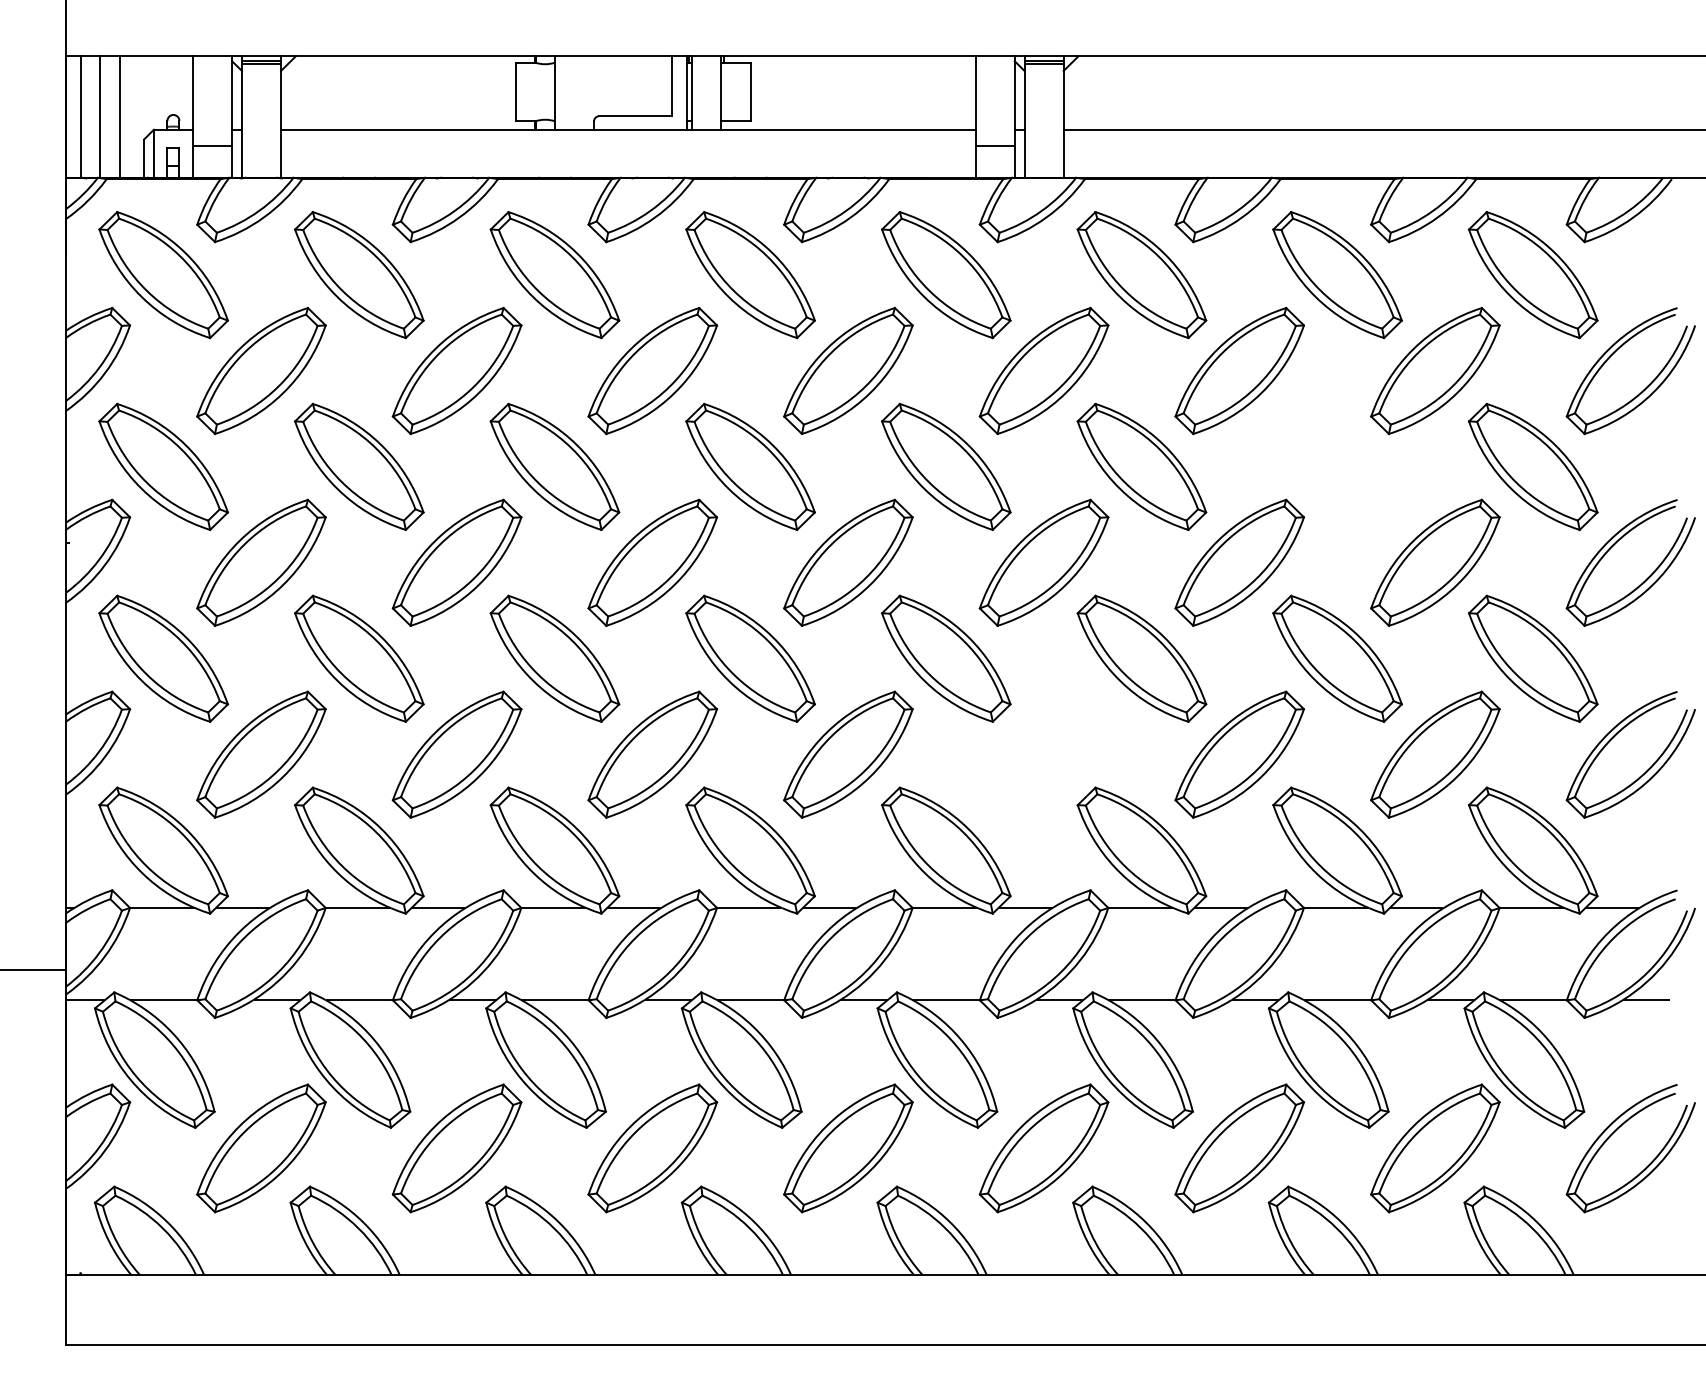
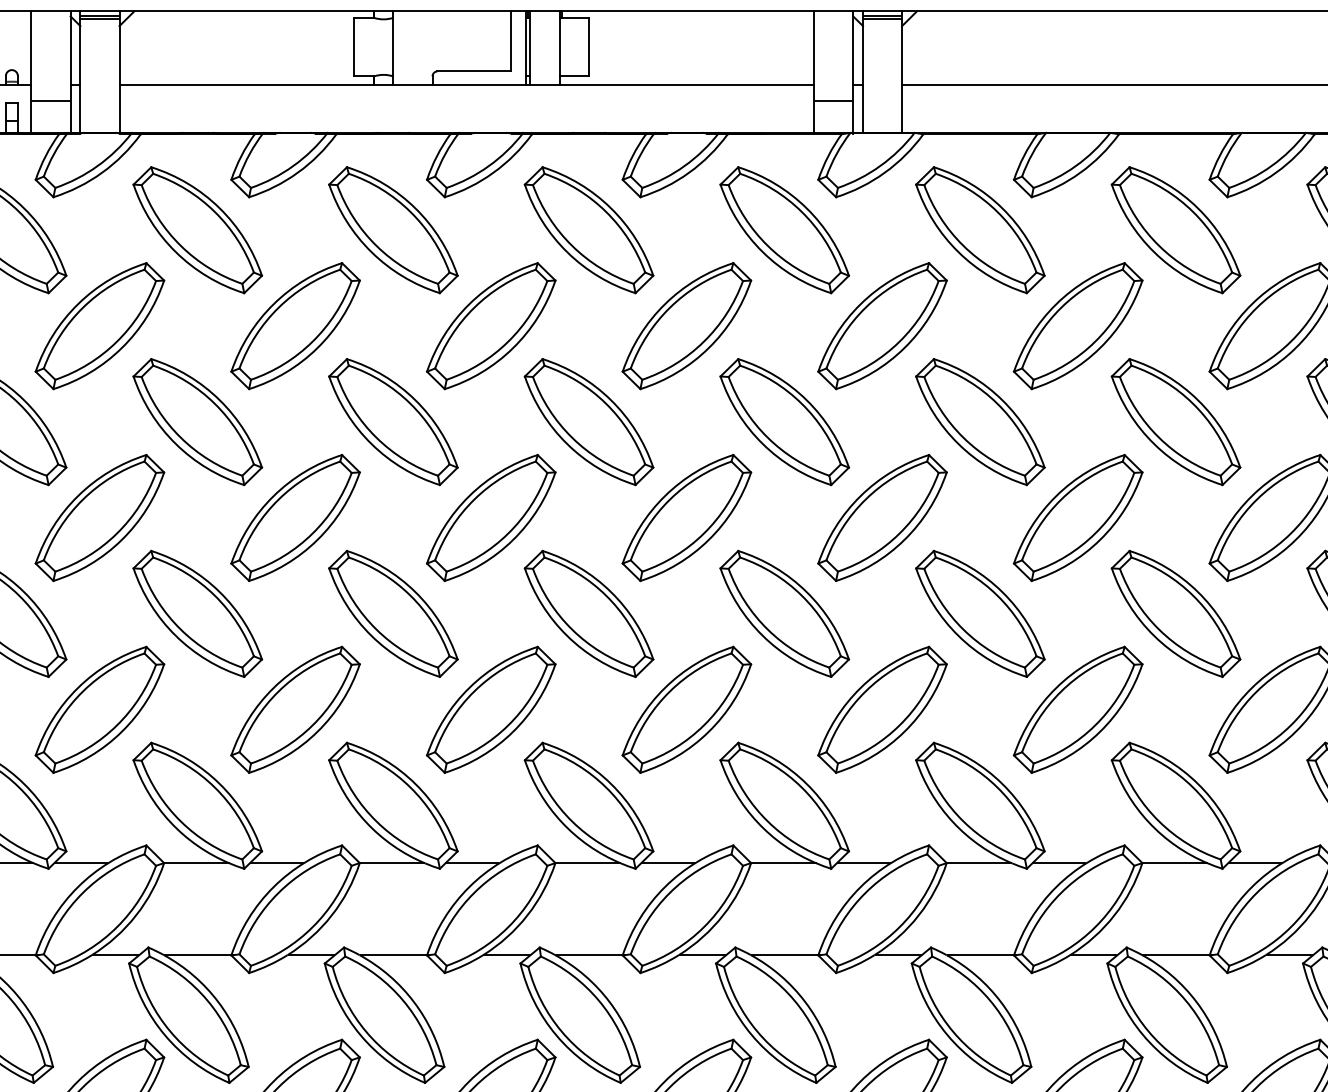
part: (1337, 466) -> (1175, 421), added
part: (1043, 754) -> (881, 709), added

